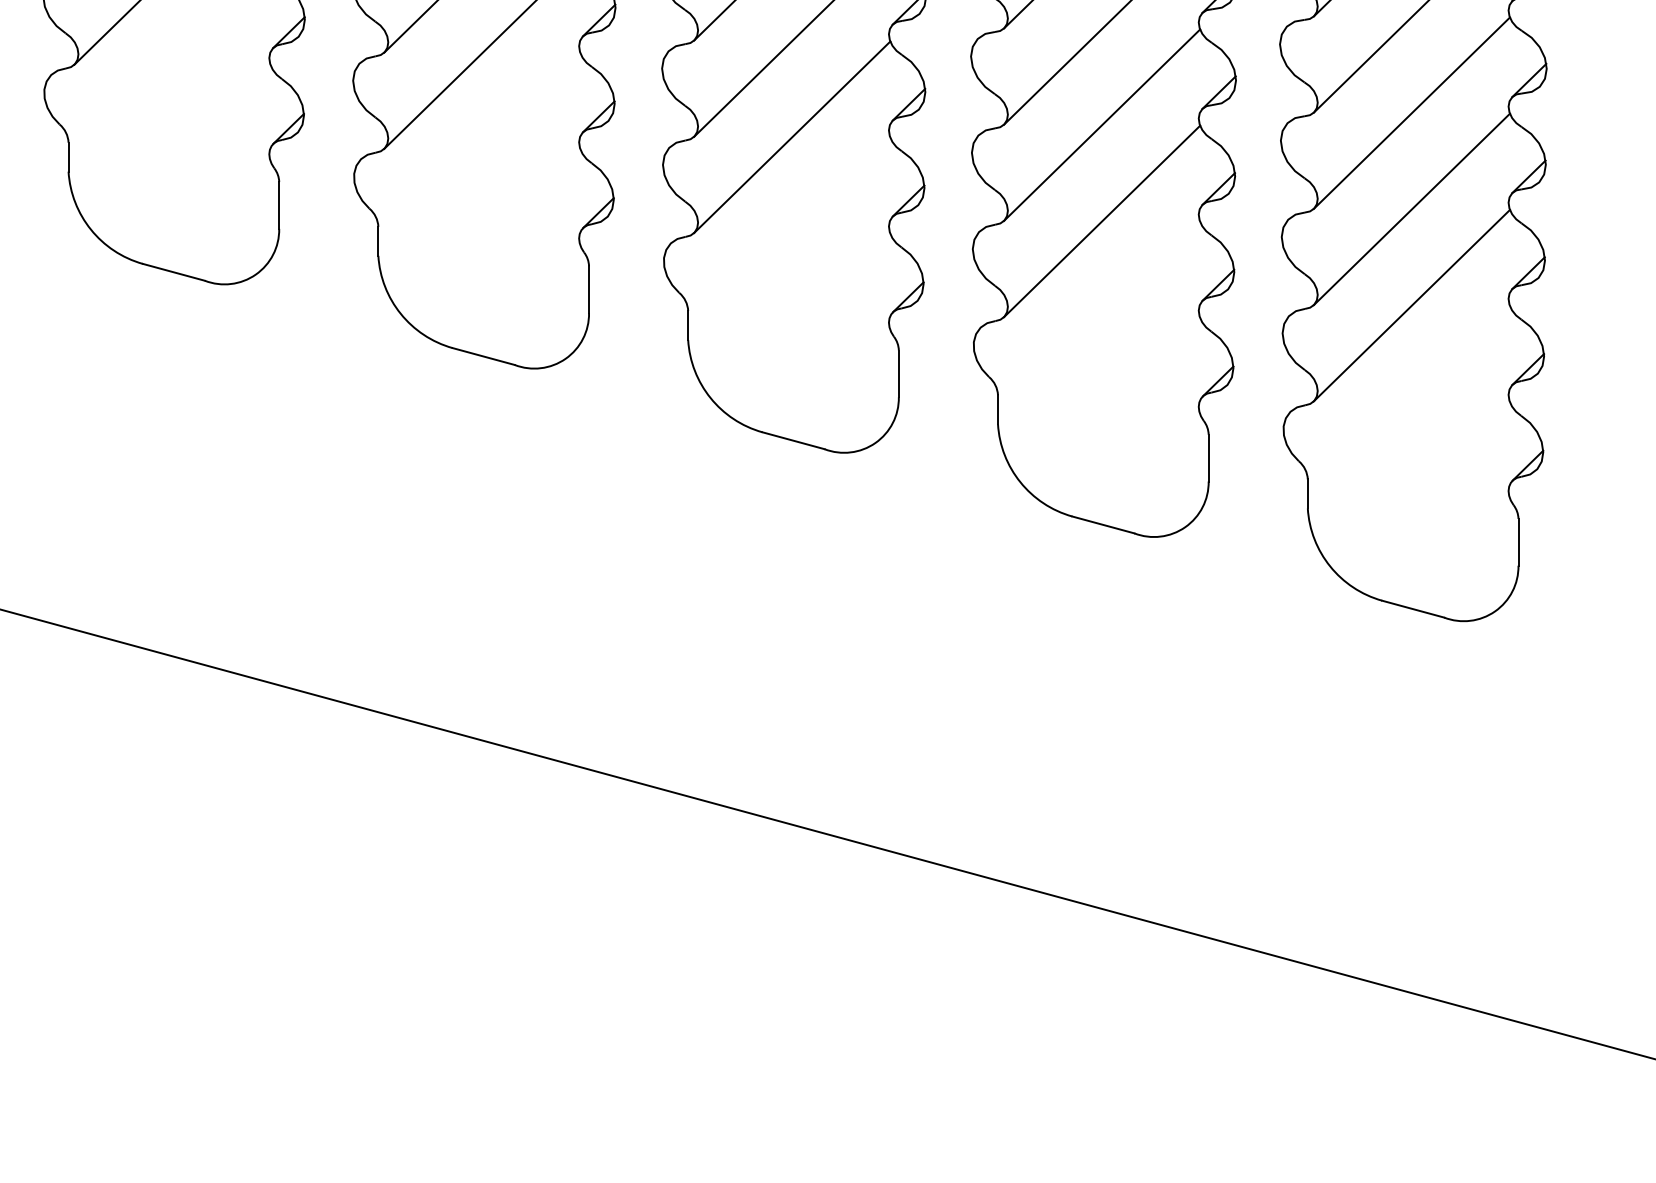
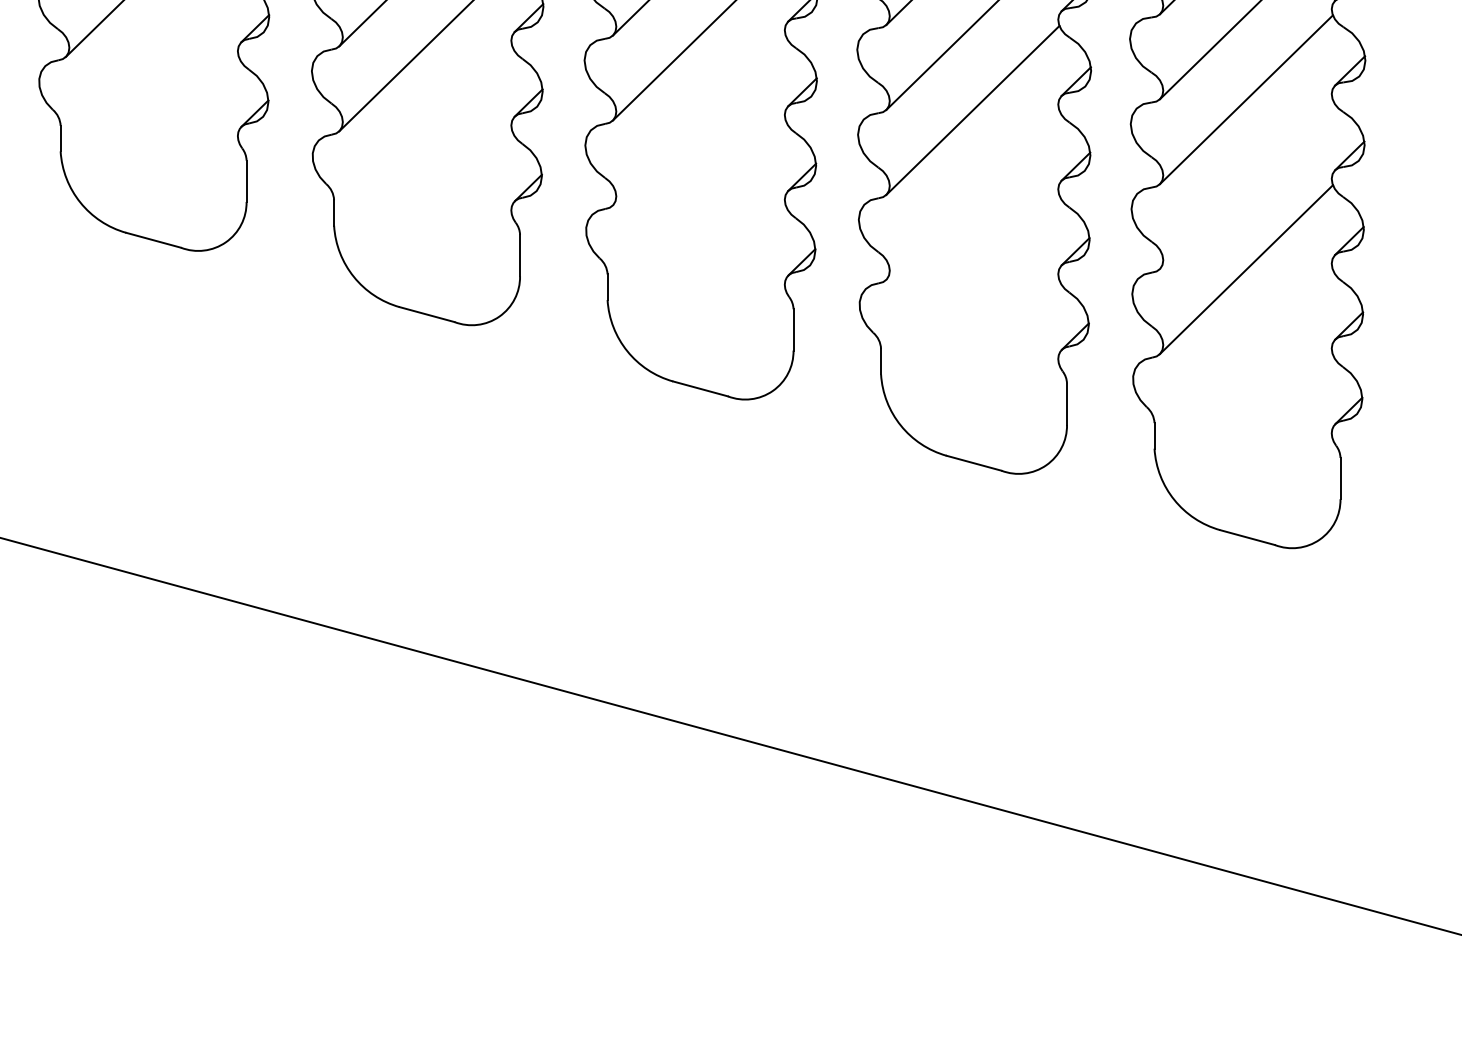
line: (792, 137) -> (699, 121), removed
line: (1411, 209) -> (1246, 184), removed
line: (1101, 221) -> (972, 195), removed

